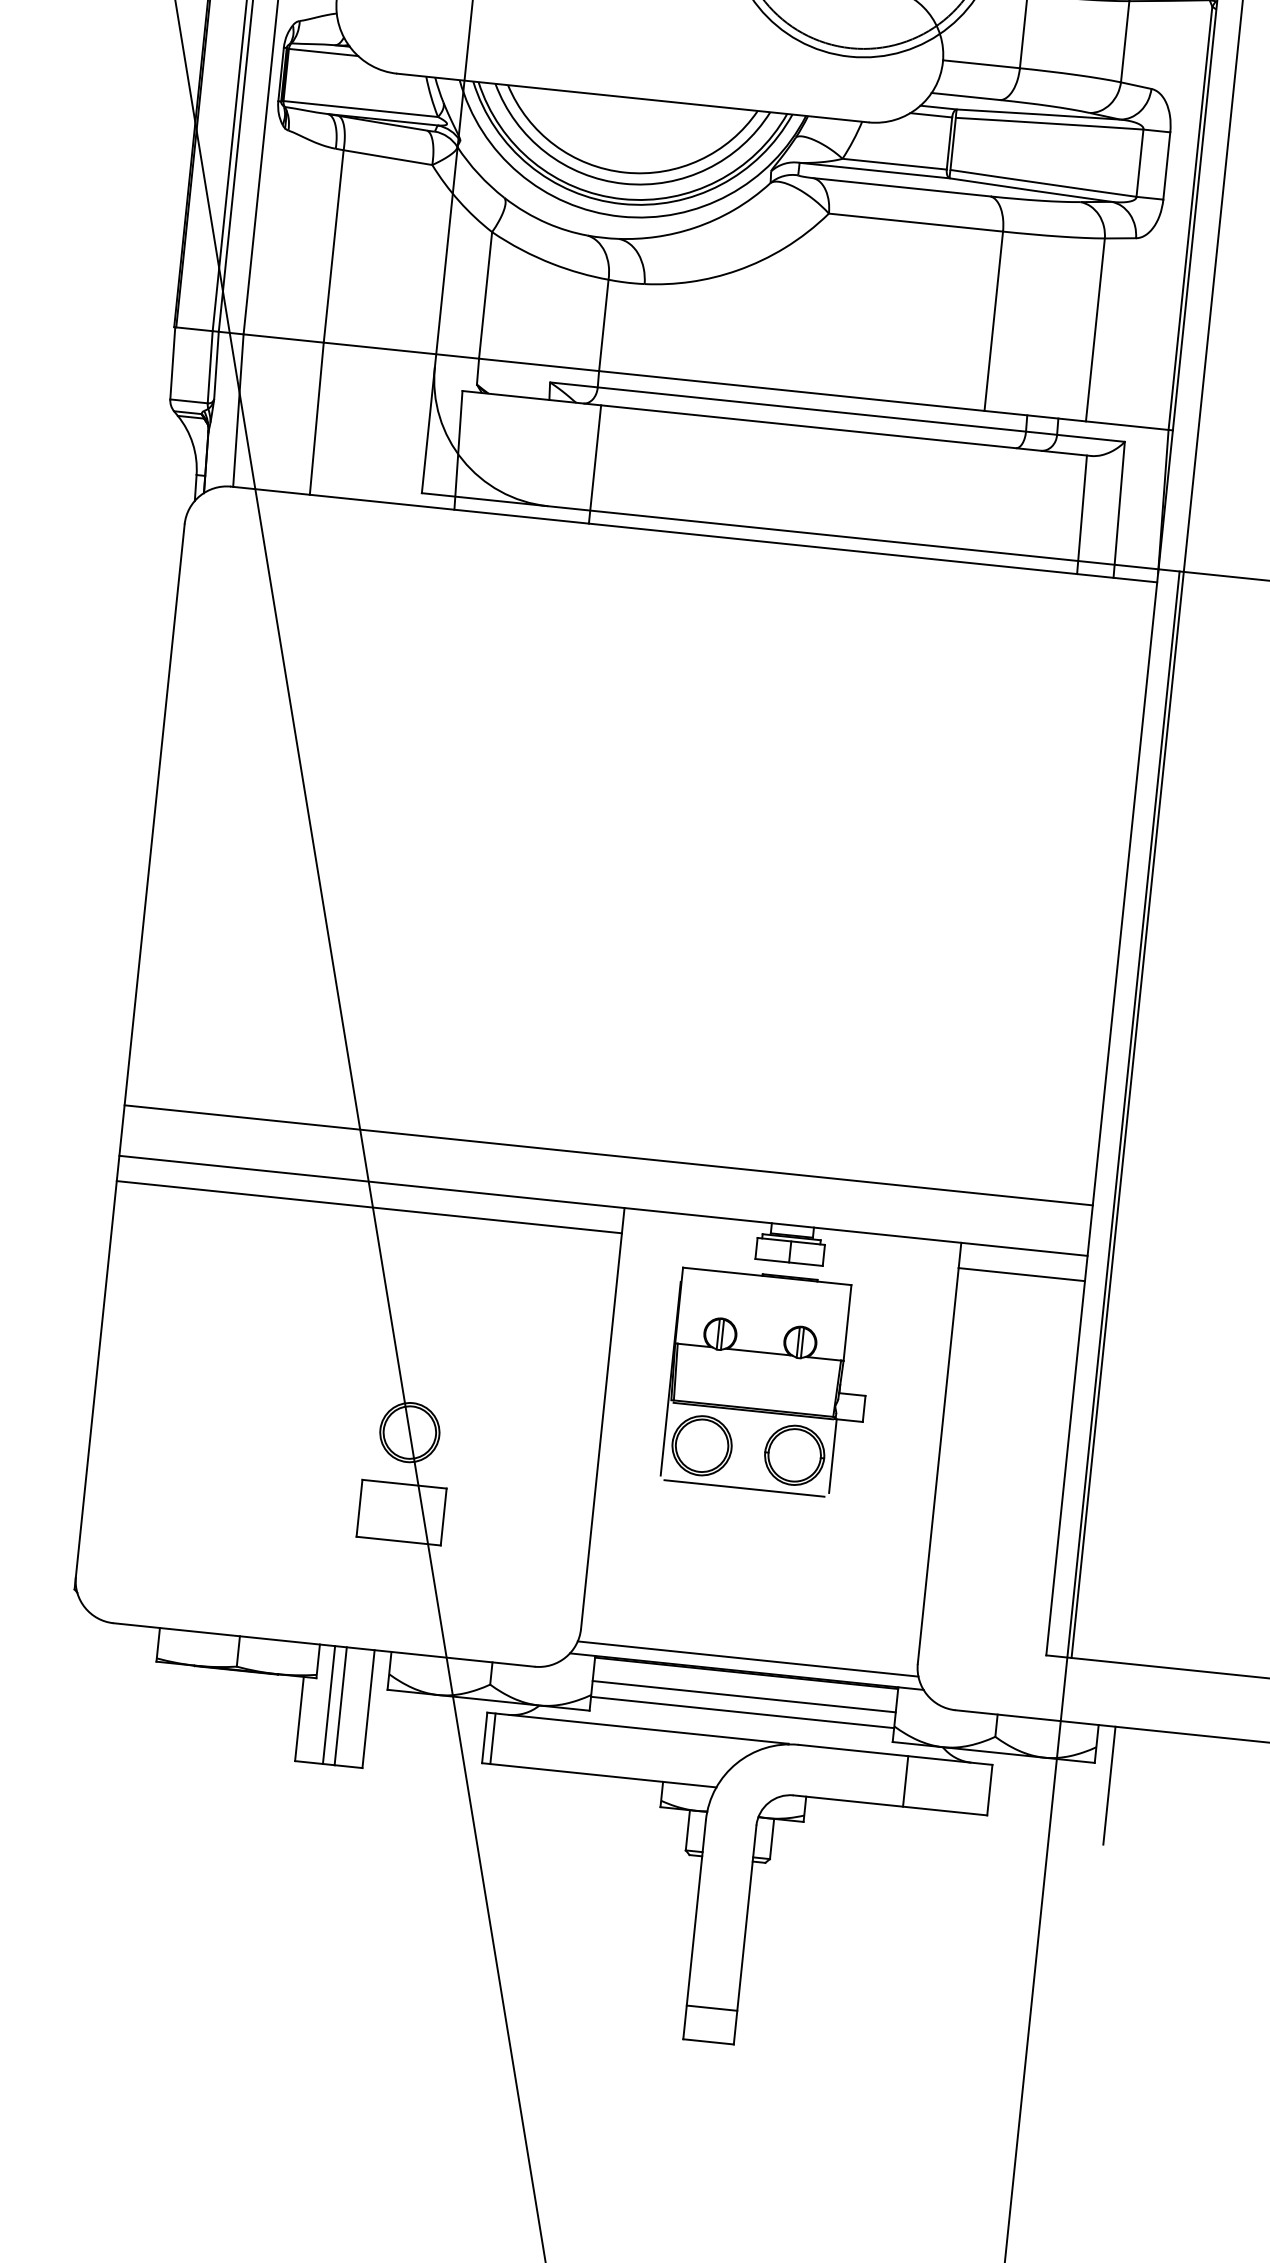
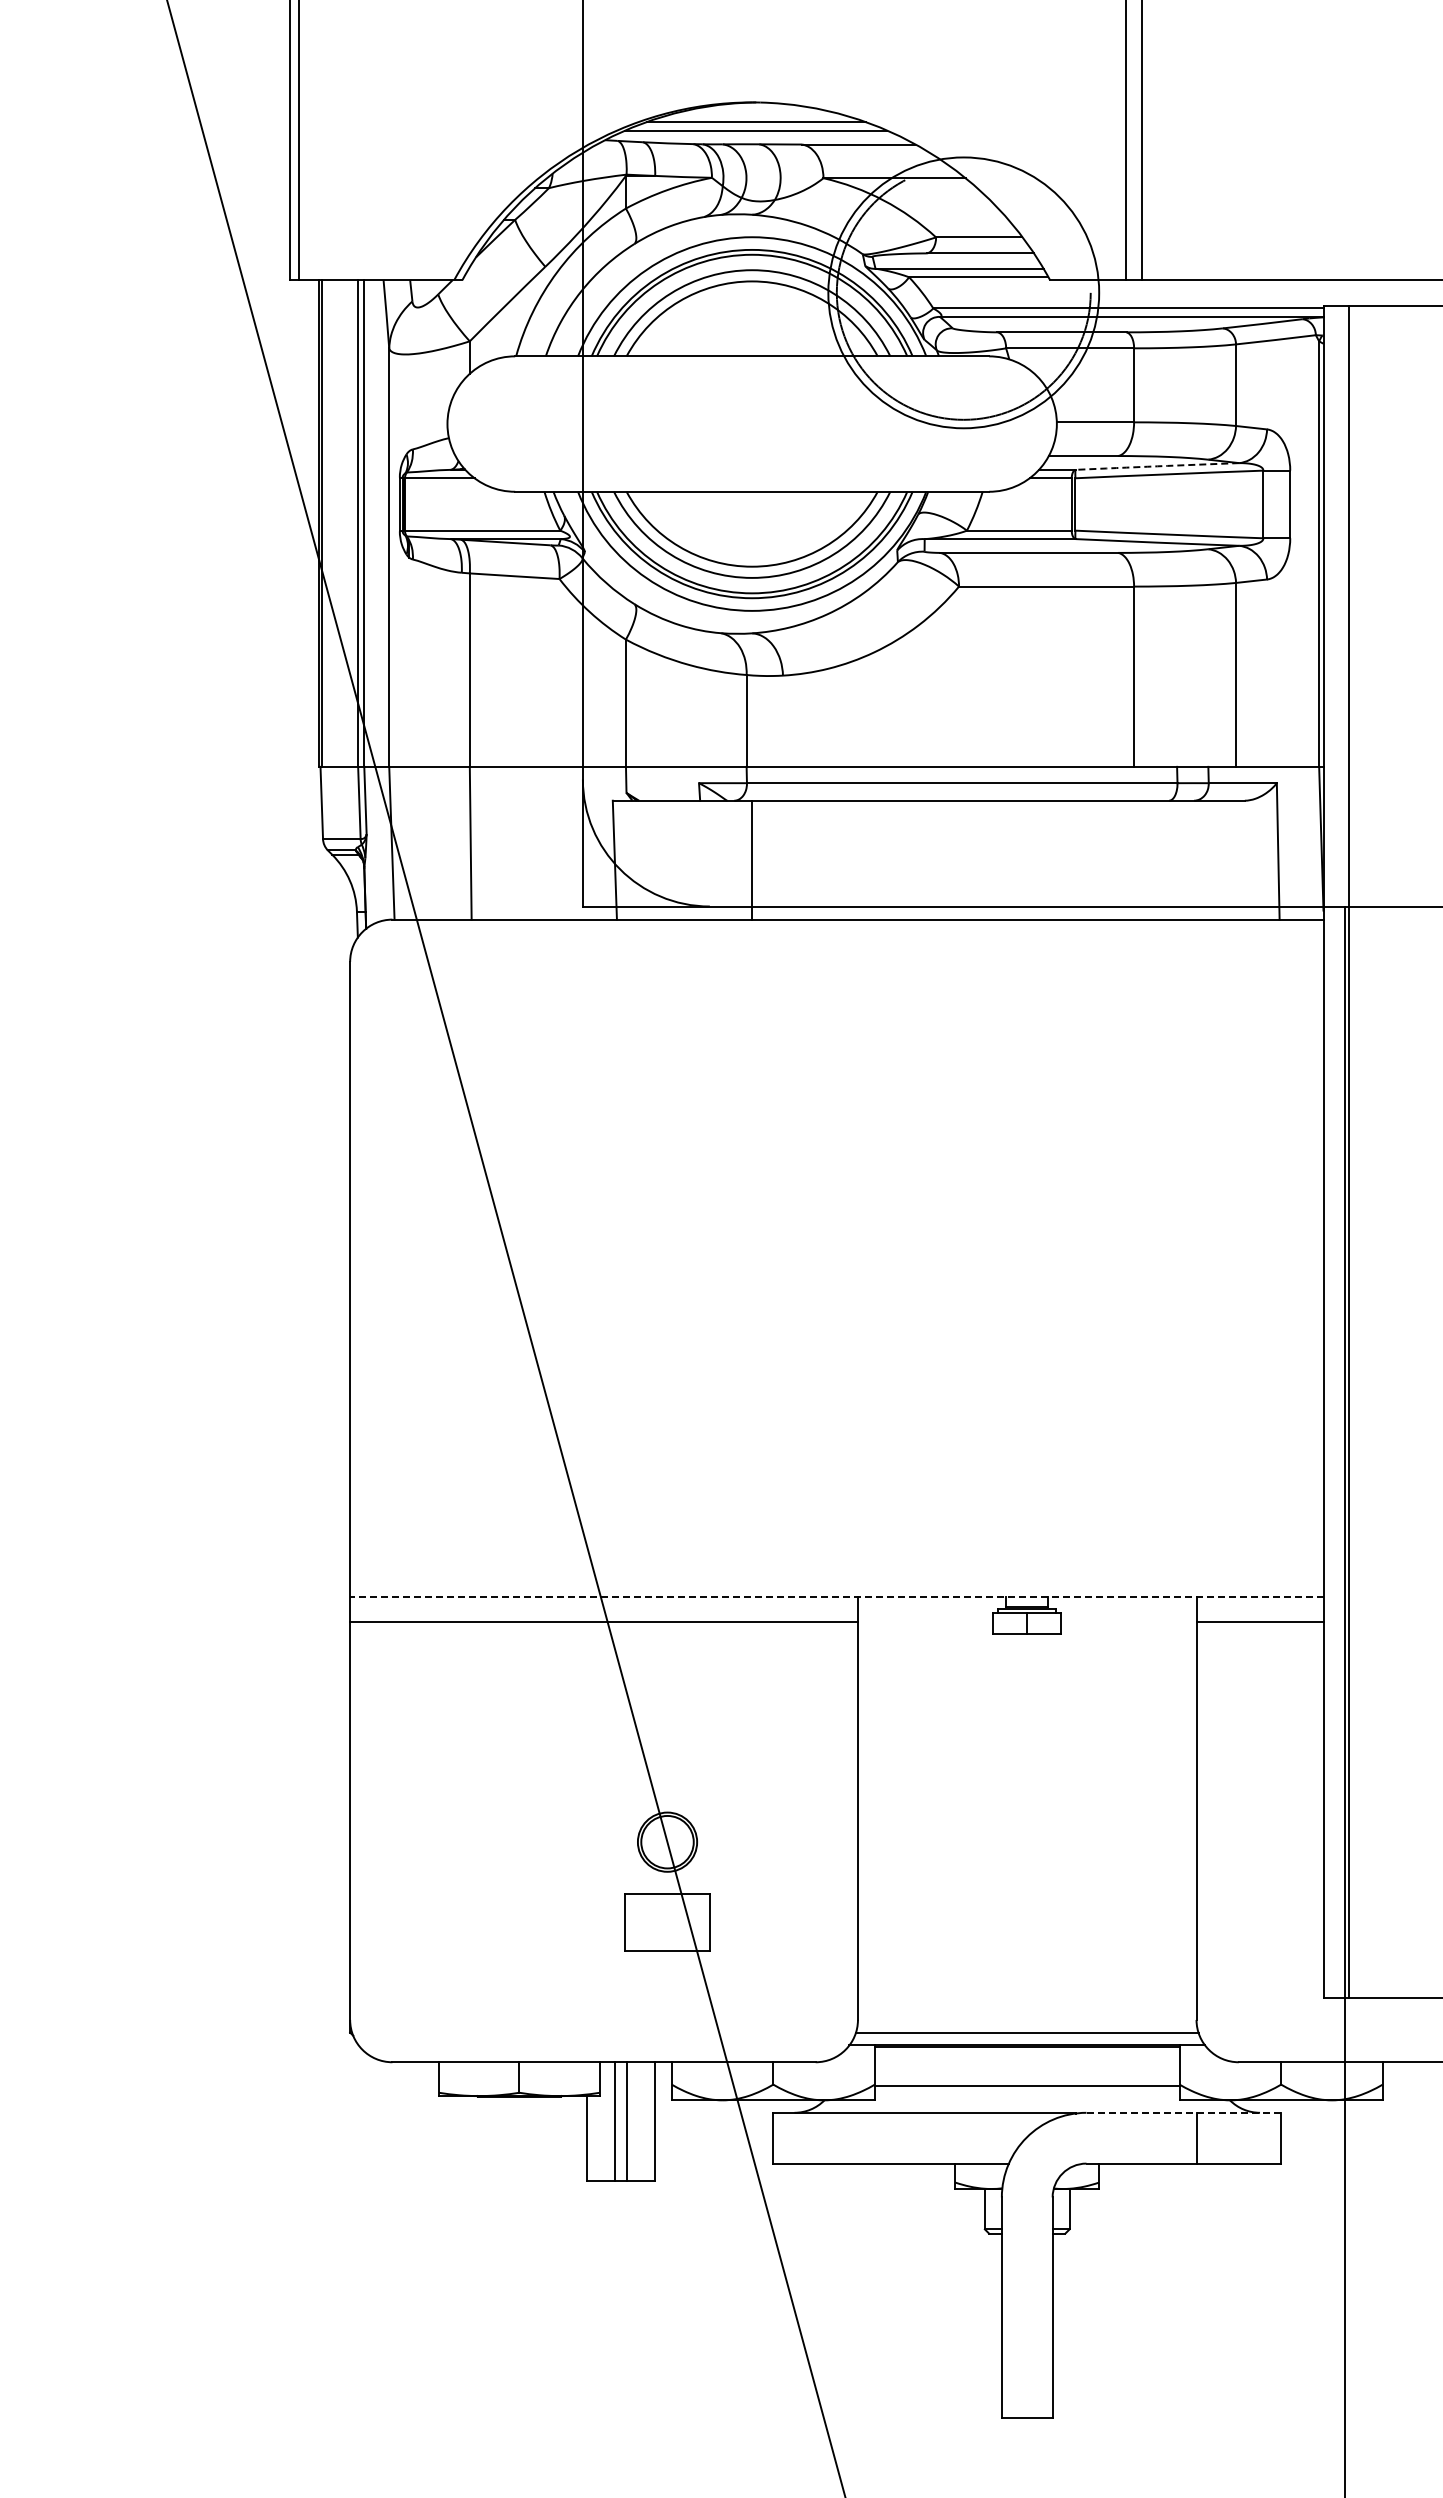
arc: (1038, 114) -> (1157, 466), solid -> dashed
line: (1081, 514) -> (1241, 859), removed
line: (608, 1154) -> (836, 1545), removed
line: (603, 1205) -> (836, 1596), solid -> dashed
part: (767, 1382) -> (1018, 1755), removed
line: (743, 1696) -> (1026, 2070), removed
line: (492, 1738) -> (781, 2137), removed
line: (895, 1754) -> (1183, 2112), solid -> dashed
line: (1109, 1785) -> (1399, 2121), removed
line: (711, 2007) -> (1026, 2383), removed

